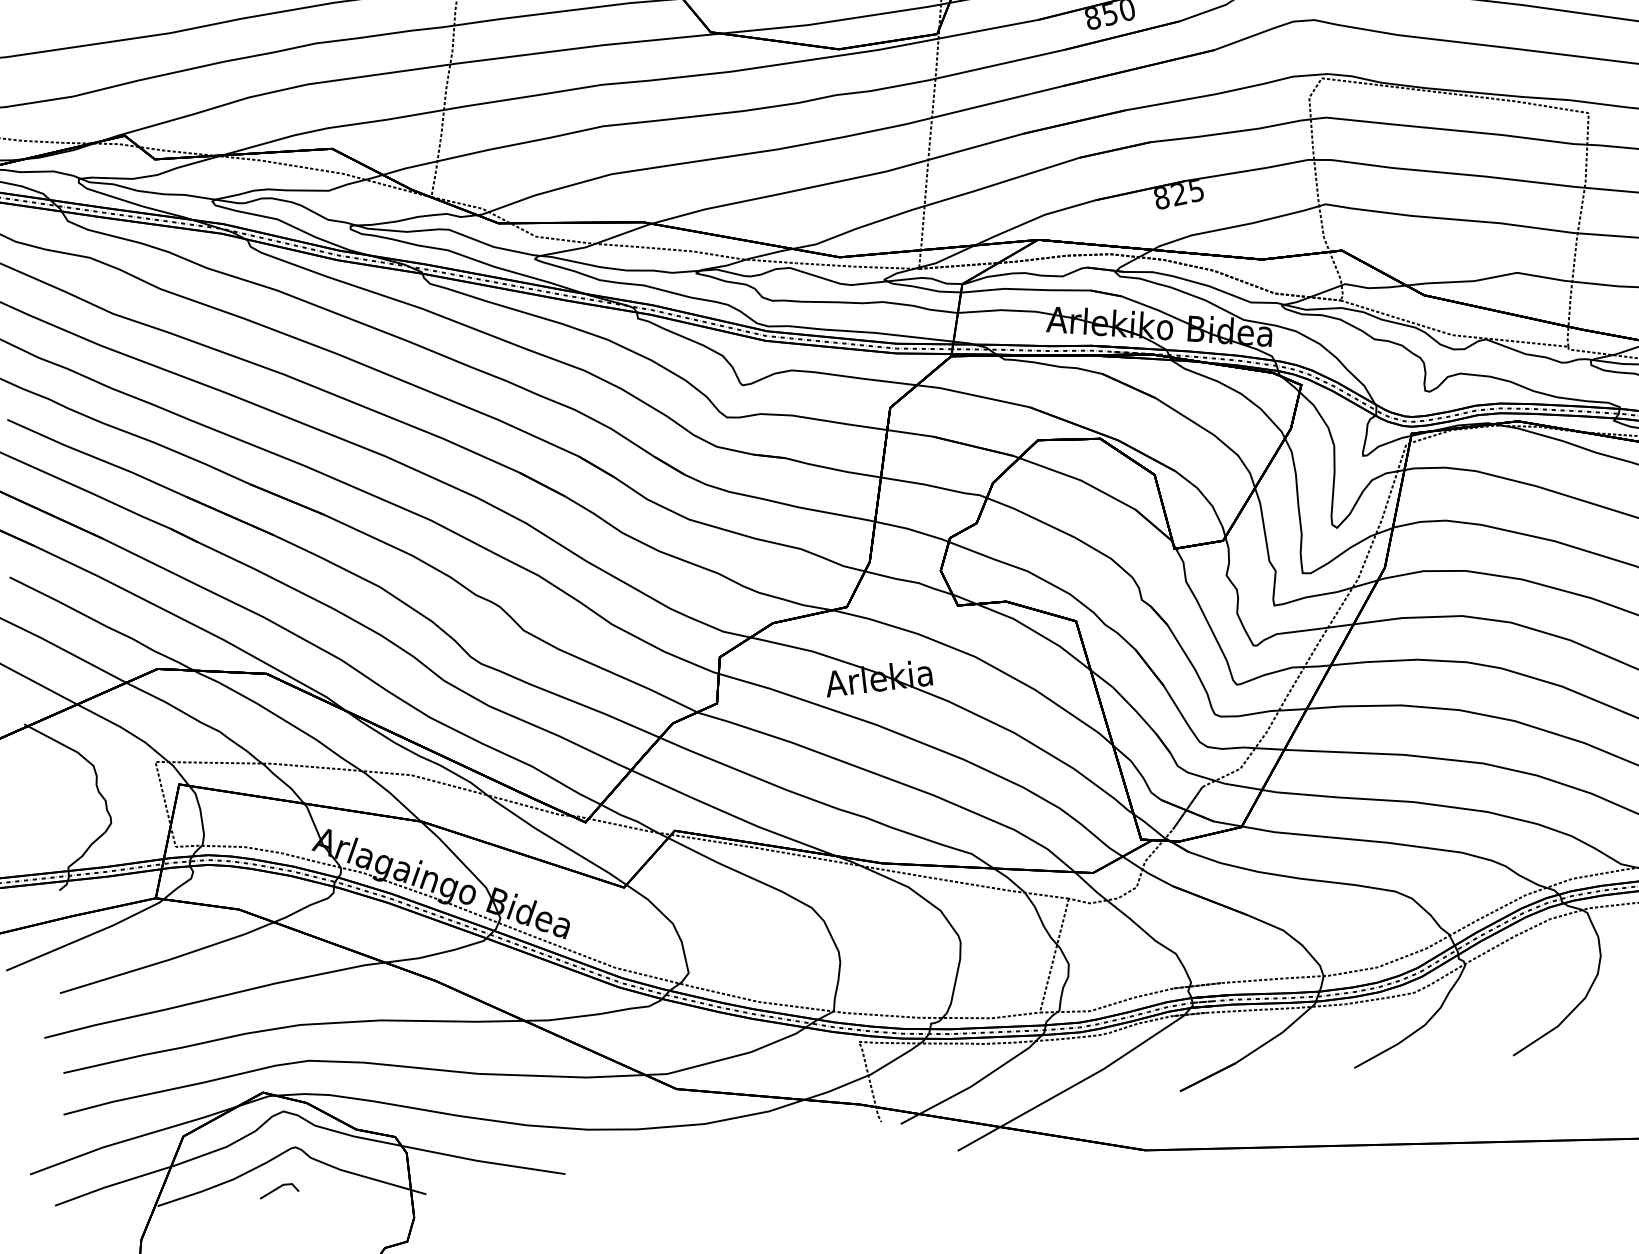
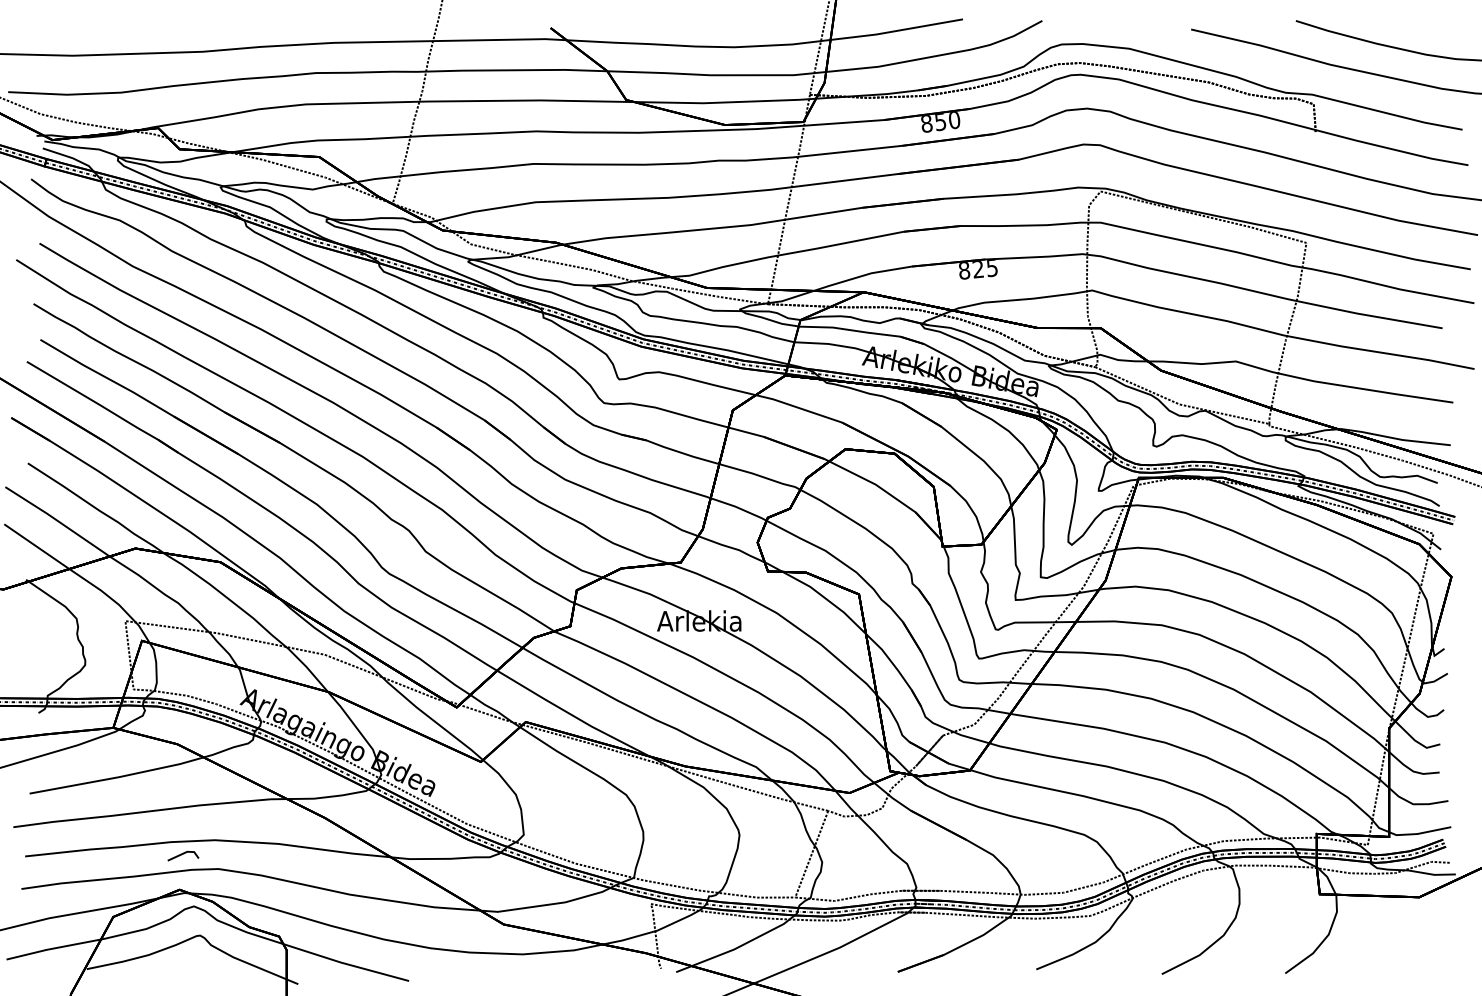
line: (279, 1188) -> (183, 854), moved

